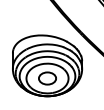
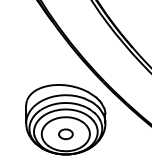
part: (47, 78) -> (65, 134), size x0.7

